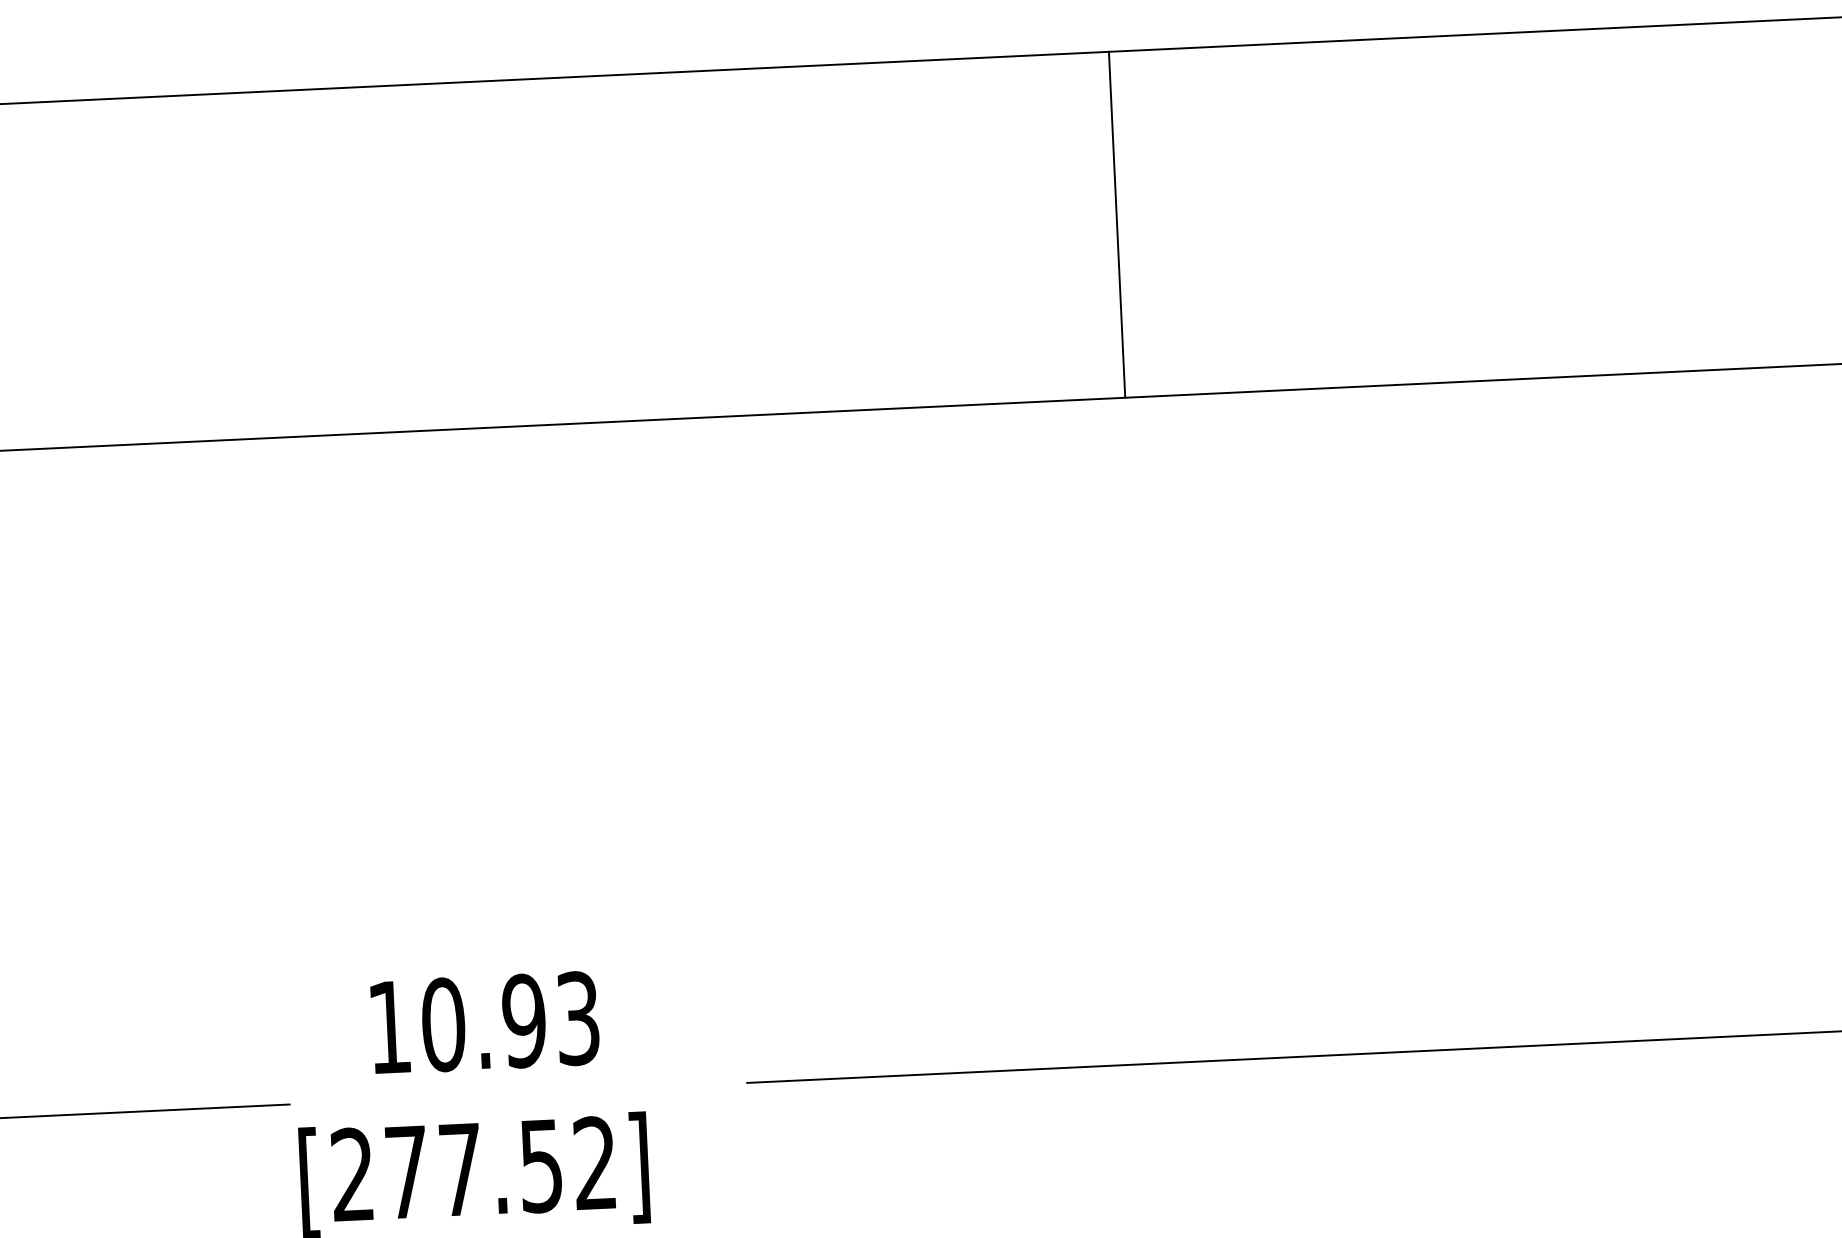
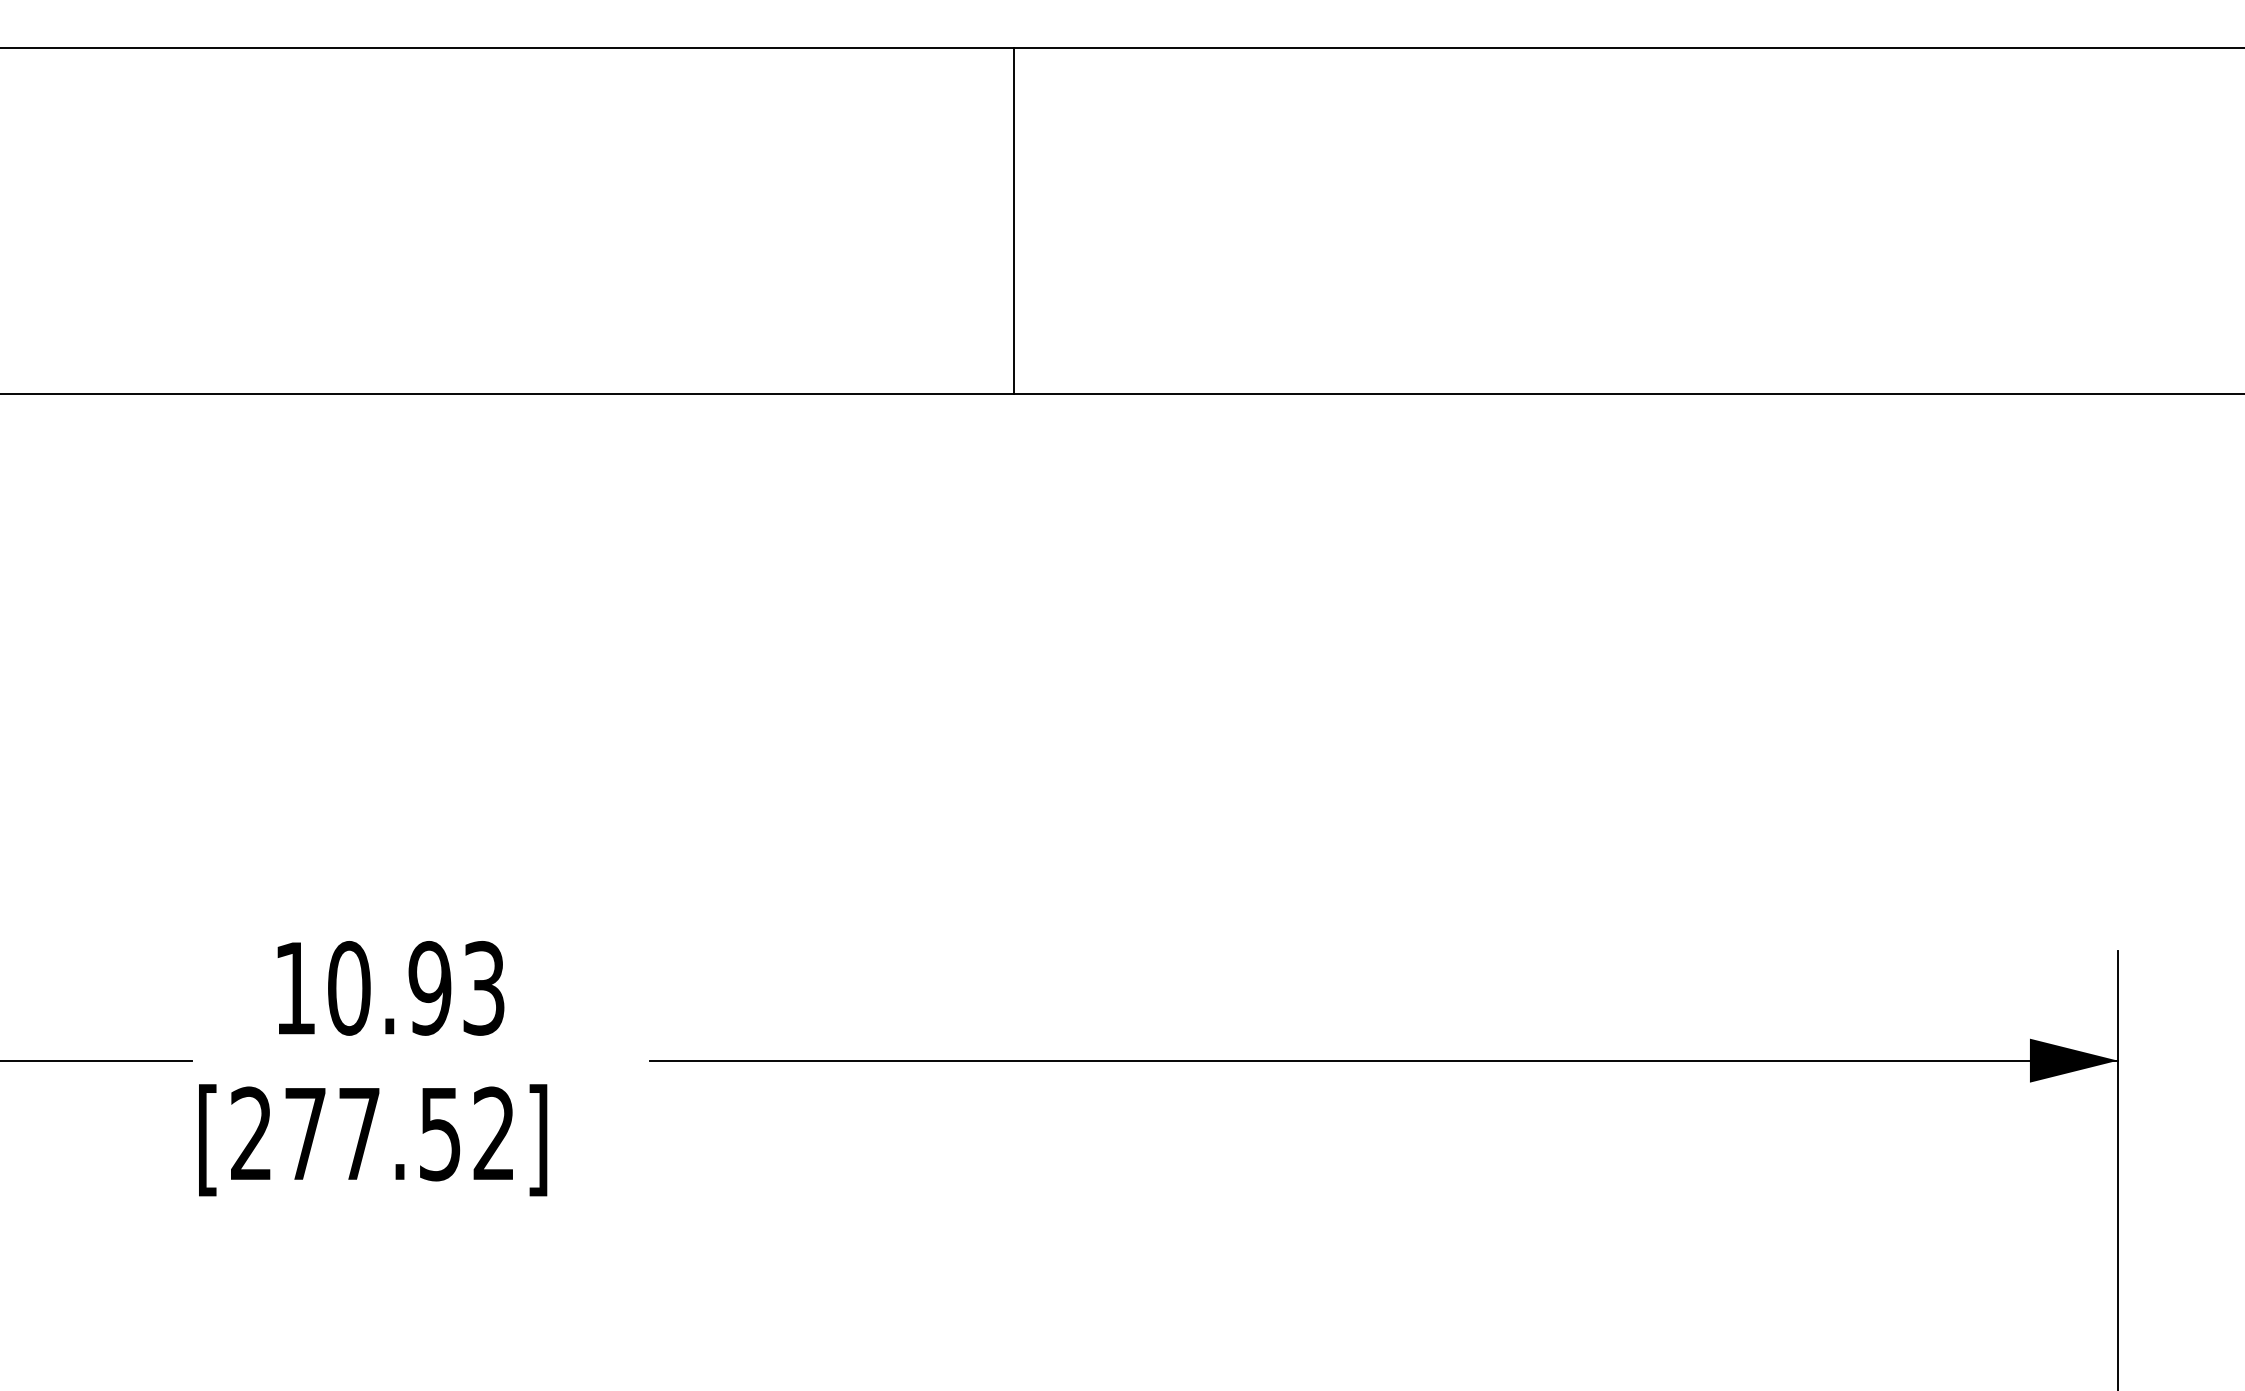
line: (1116, 224) -> (1013, 220), moved

